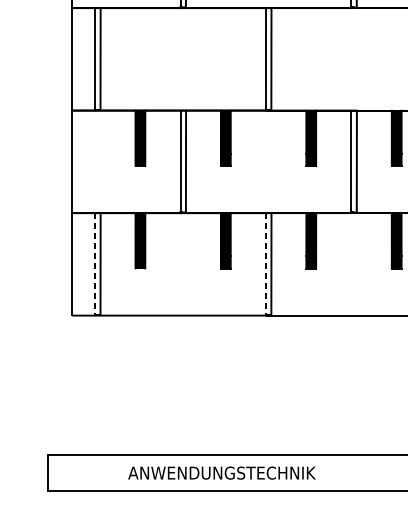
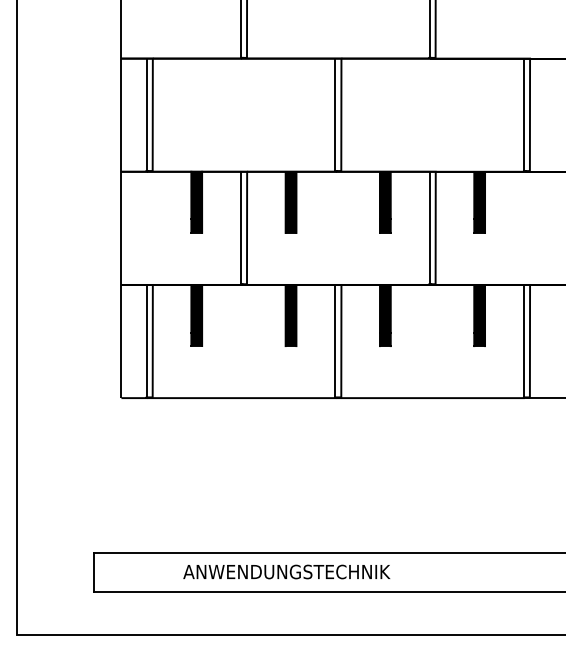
line: (94, 264) -> (146, 341), dashed -> solid
line: (266, 264) -> (335, 341), dashed -> solid

